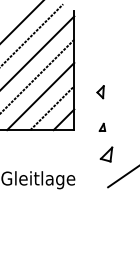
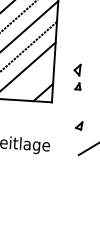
line: (52, 108) -> (33, 81), removed
part: (102, 126) -> (78, 85), moved
part: (106, 154) -> (79, 125), size x0.6

